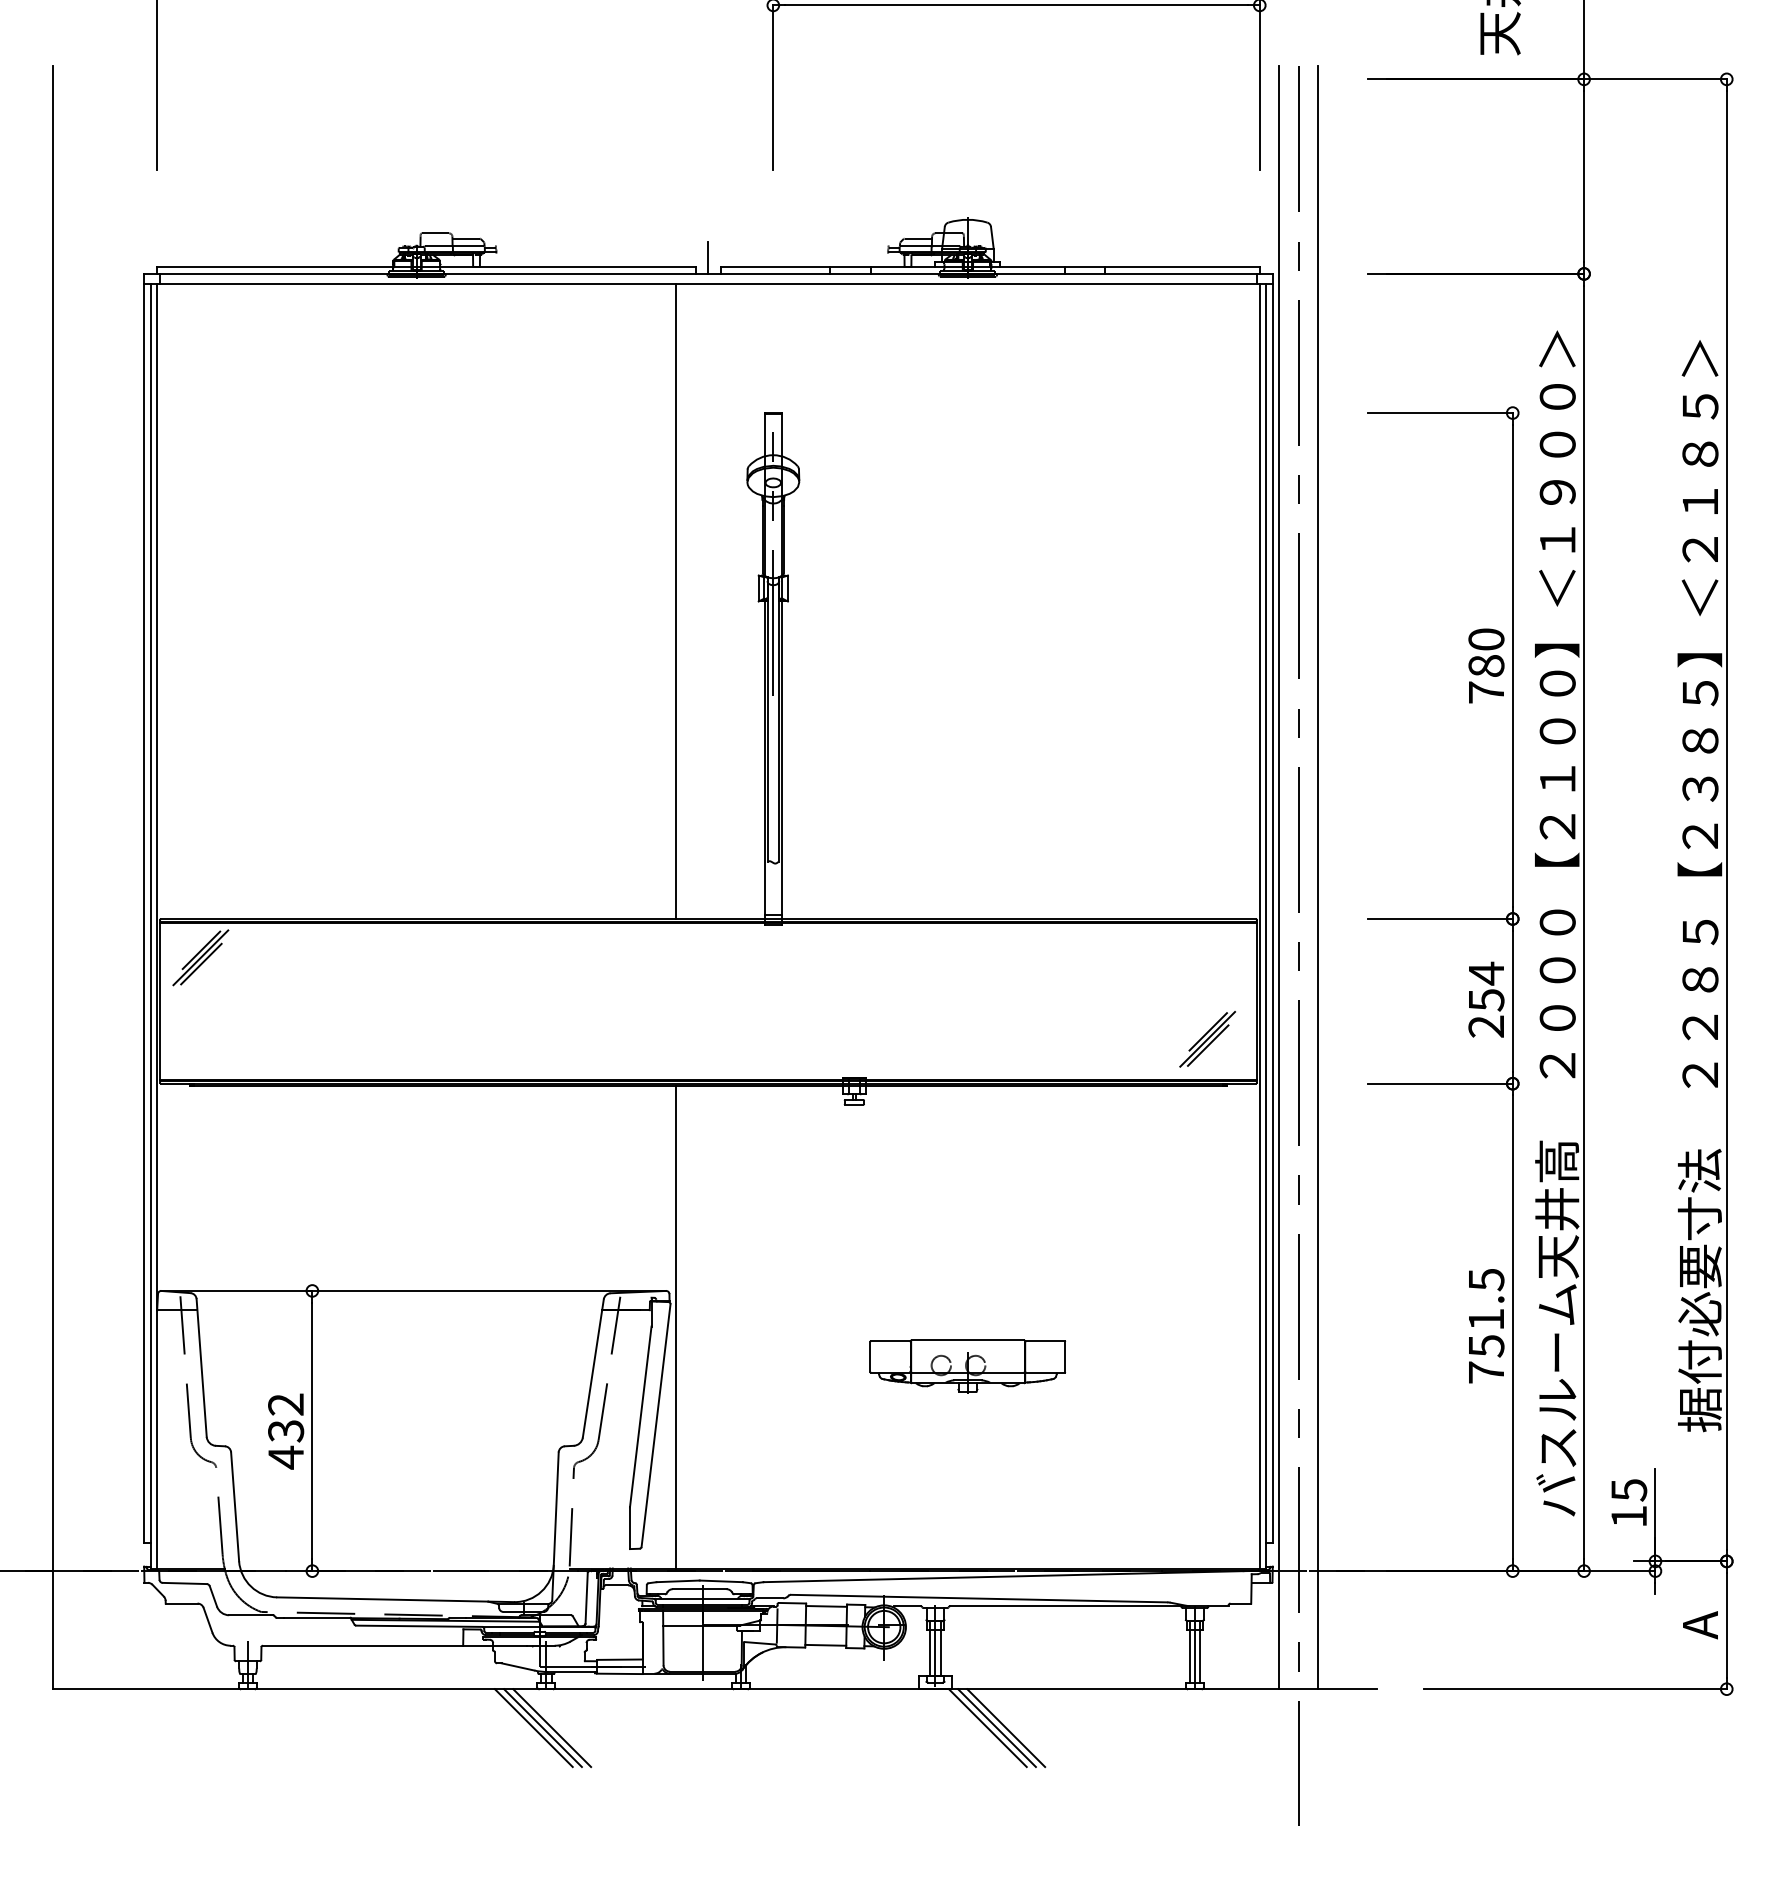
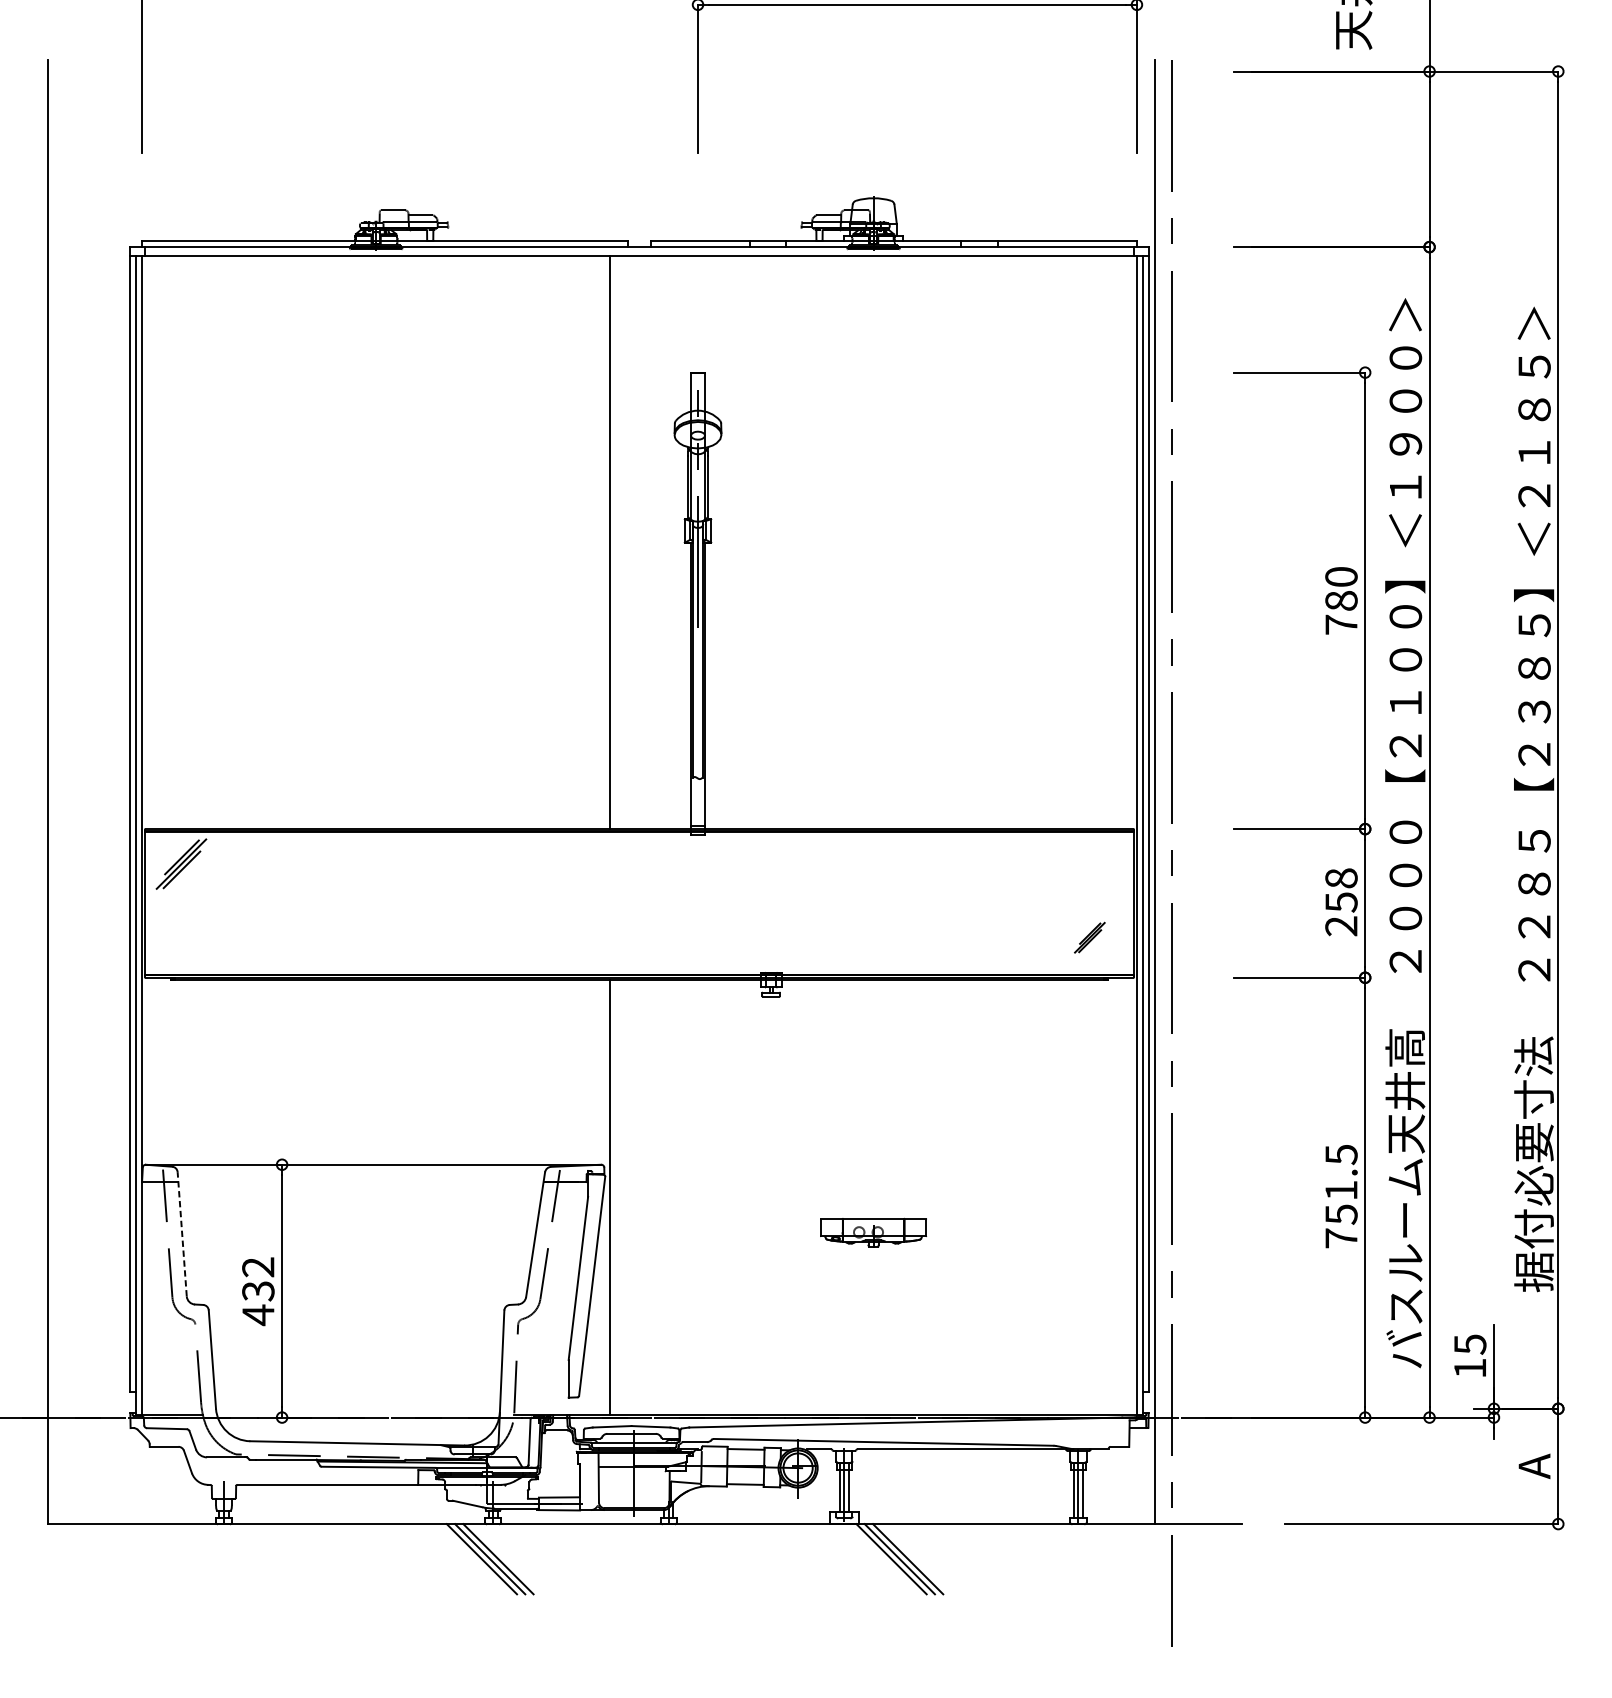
line: (708, 257) -> (639, 232), removed
line: (1318, 877) -> (1189, 791), removed
text: (1486, 973) -> (1341, 878), 254 -> 258
part: (1207, 1039) -> (1089, 937), size x0.6
part: (967, 1366) -> (873, 1232), size x0.6
line: (201, 1367) -> (182, 1233), solid -> dashed

